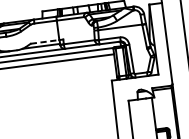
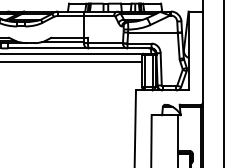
line: (45, 41) -> (67, 37), dashed -> solid

